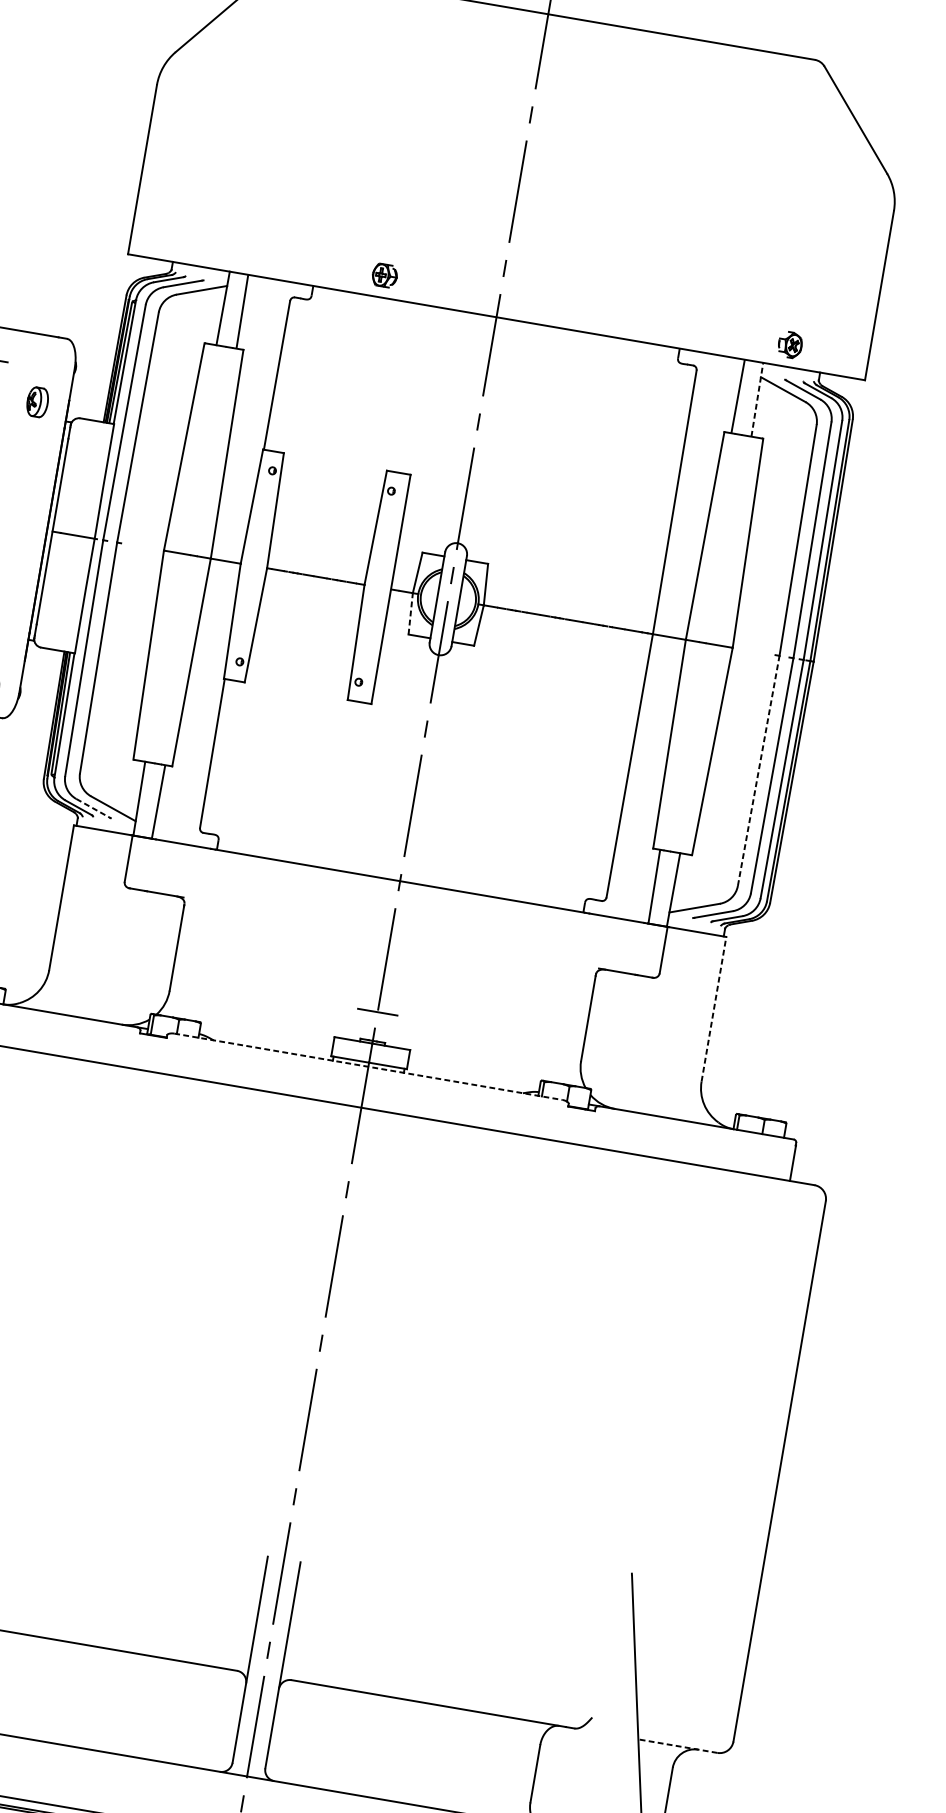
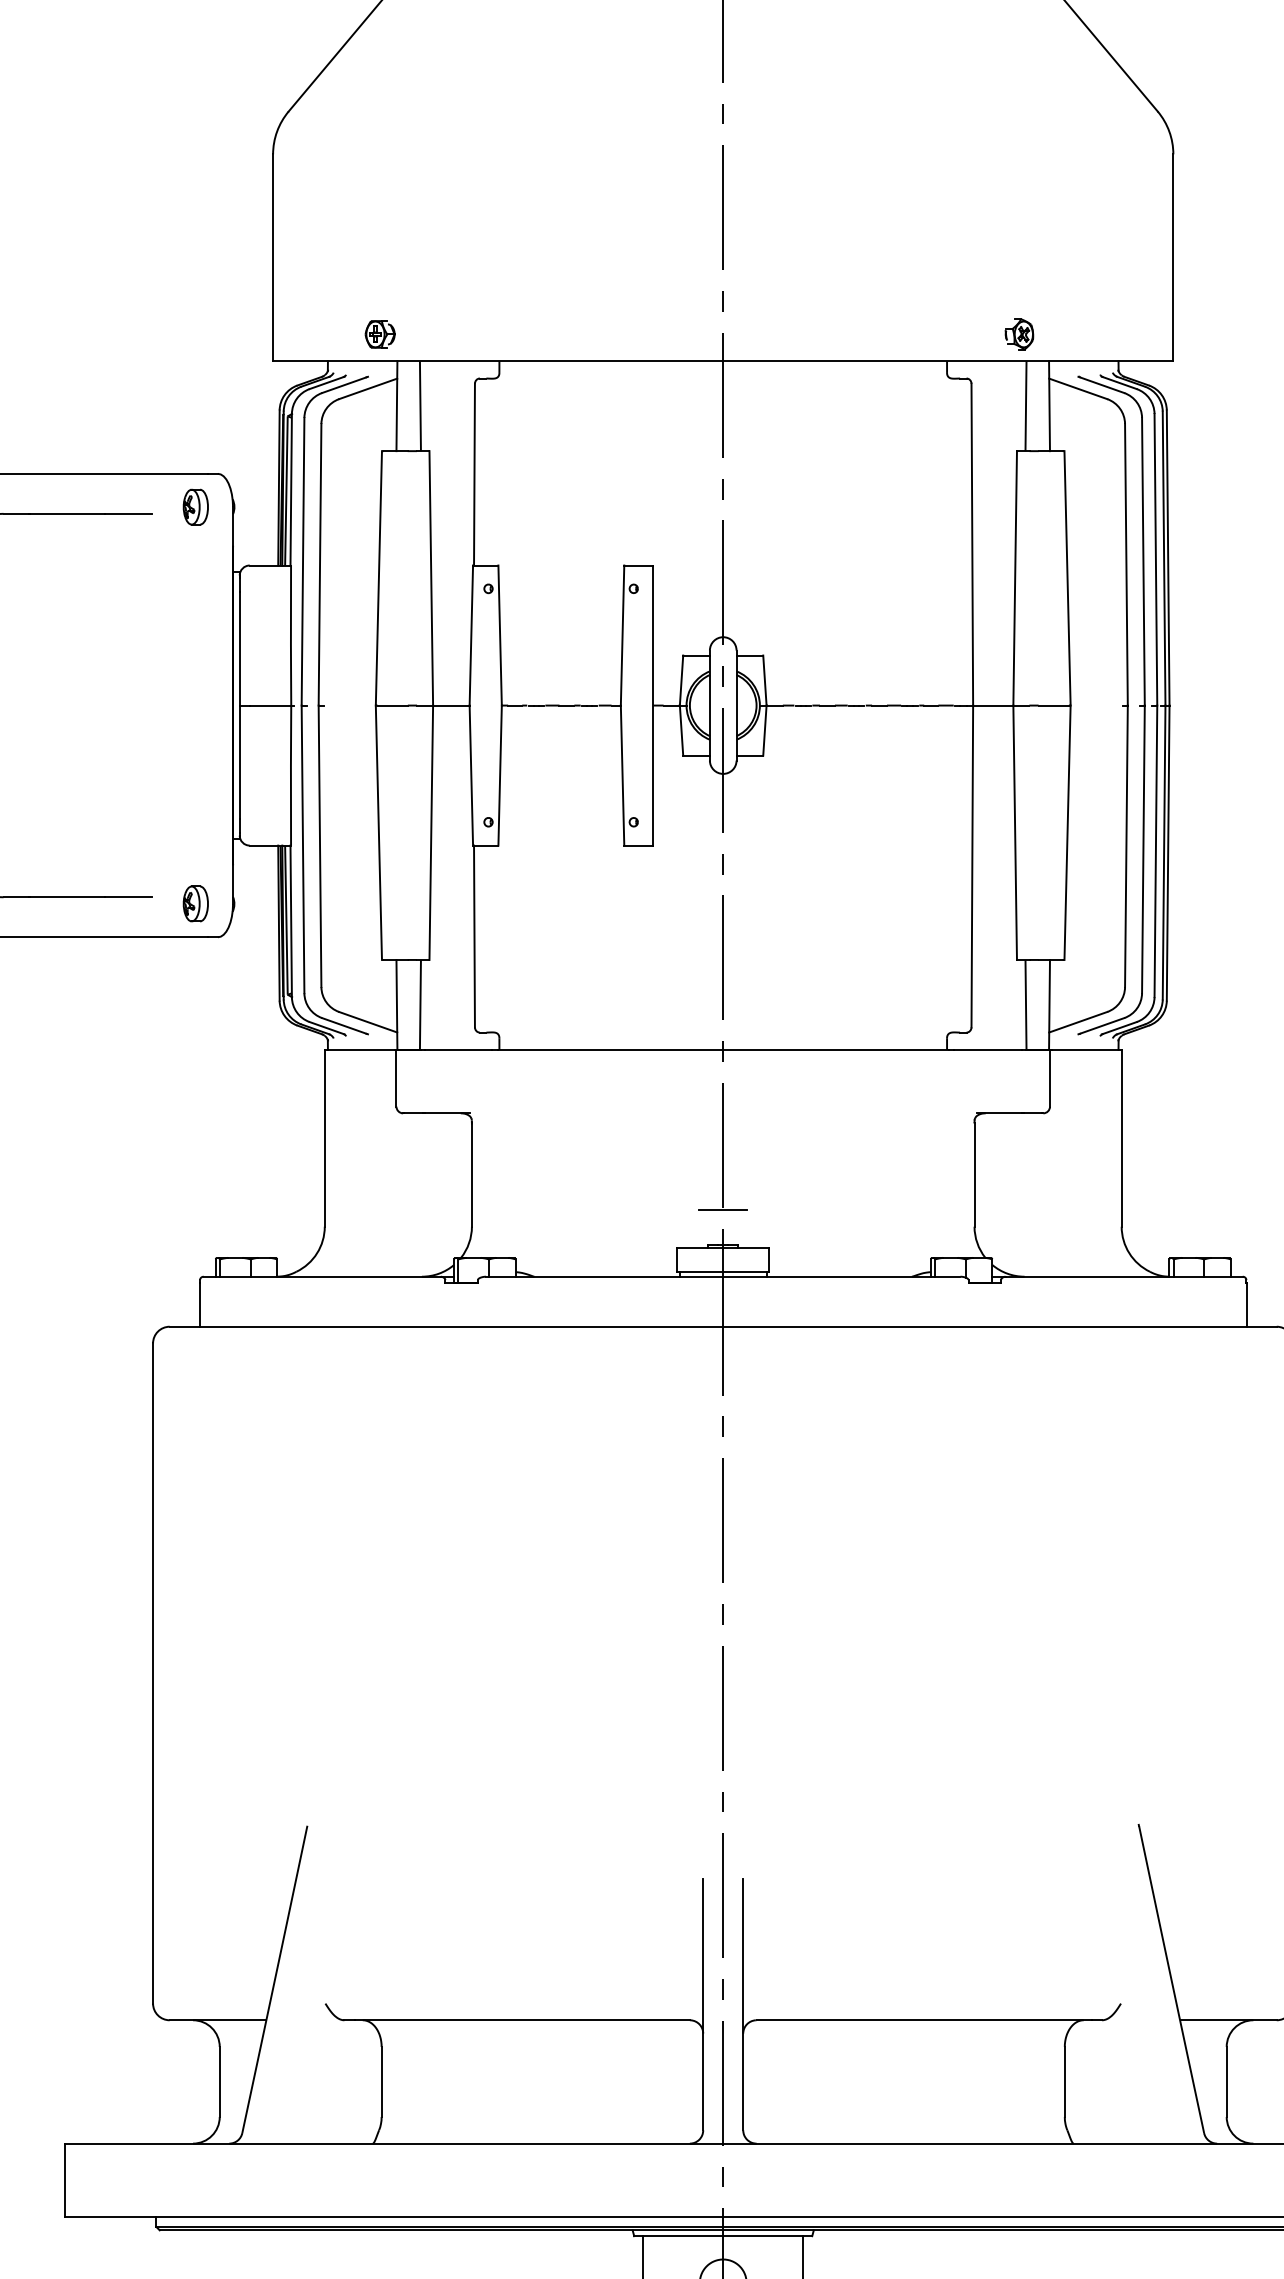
part: (384, 275) -> (379, 334), moved
part: (790, 345) -> (1019, 334), moved
line: (757, 399) -> (1049, 405), dashed -> solid
part: (37, 401) -> (195, 506), moved
line: (410, 613) -> (681, 730), dashed -> solid
line: (758, 771) -> (1126, 846), dashed -> solid
line: (94, 809) -> (345, 1026), dashed -> solid
line: (713, 1008) -> (1121, 1137), dashed -> solid
line: (368, 1066) -> (723, 1276), dashed -> solid
line: (677, 1746) -> (1228, 2020), dashed -> solid

